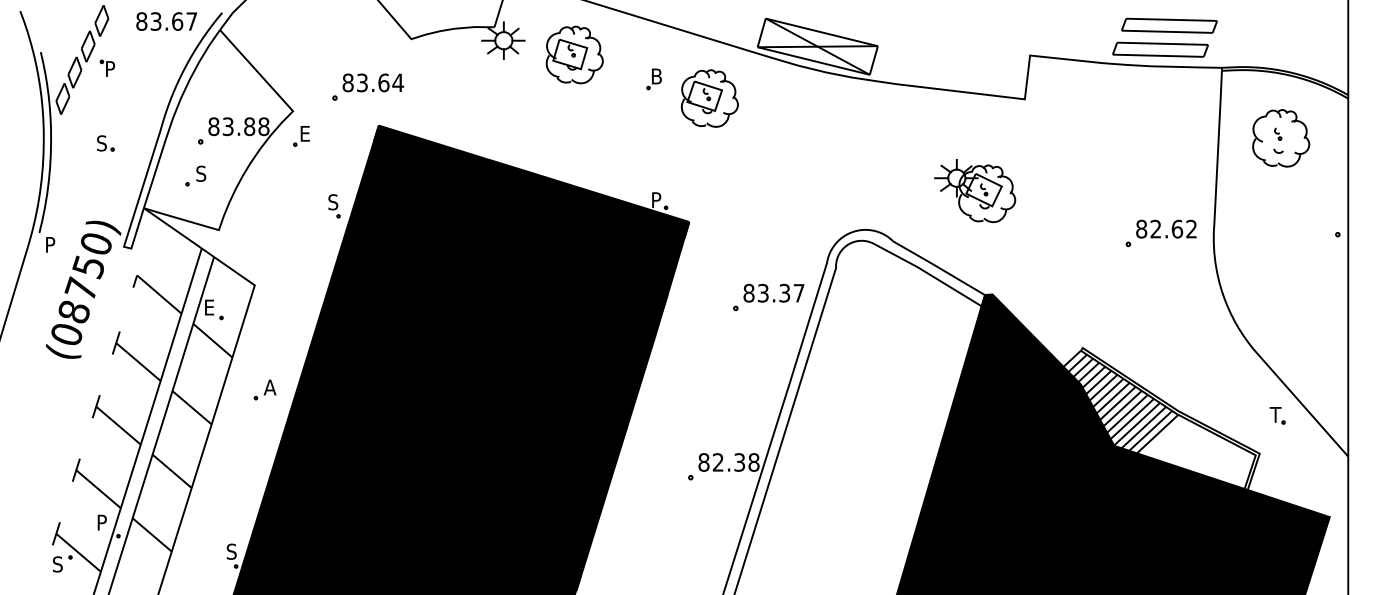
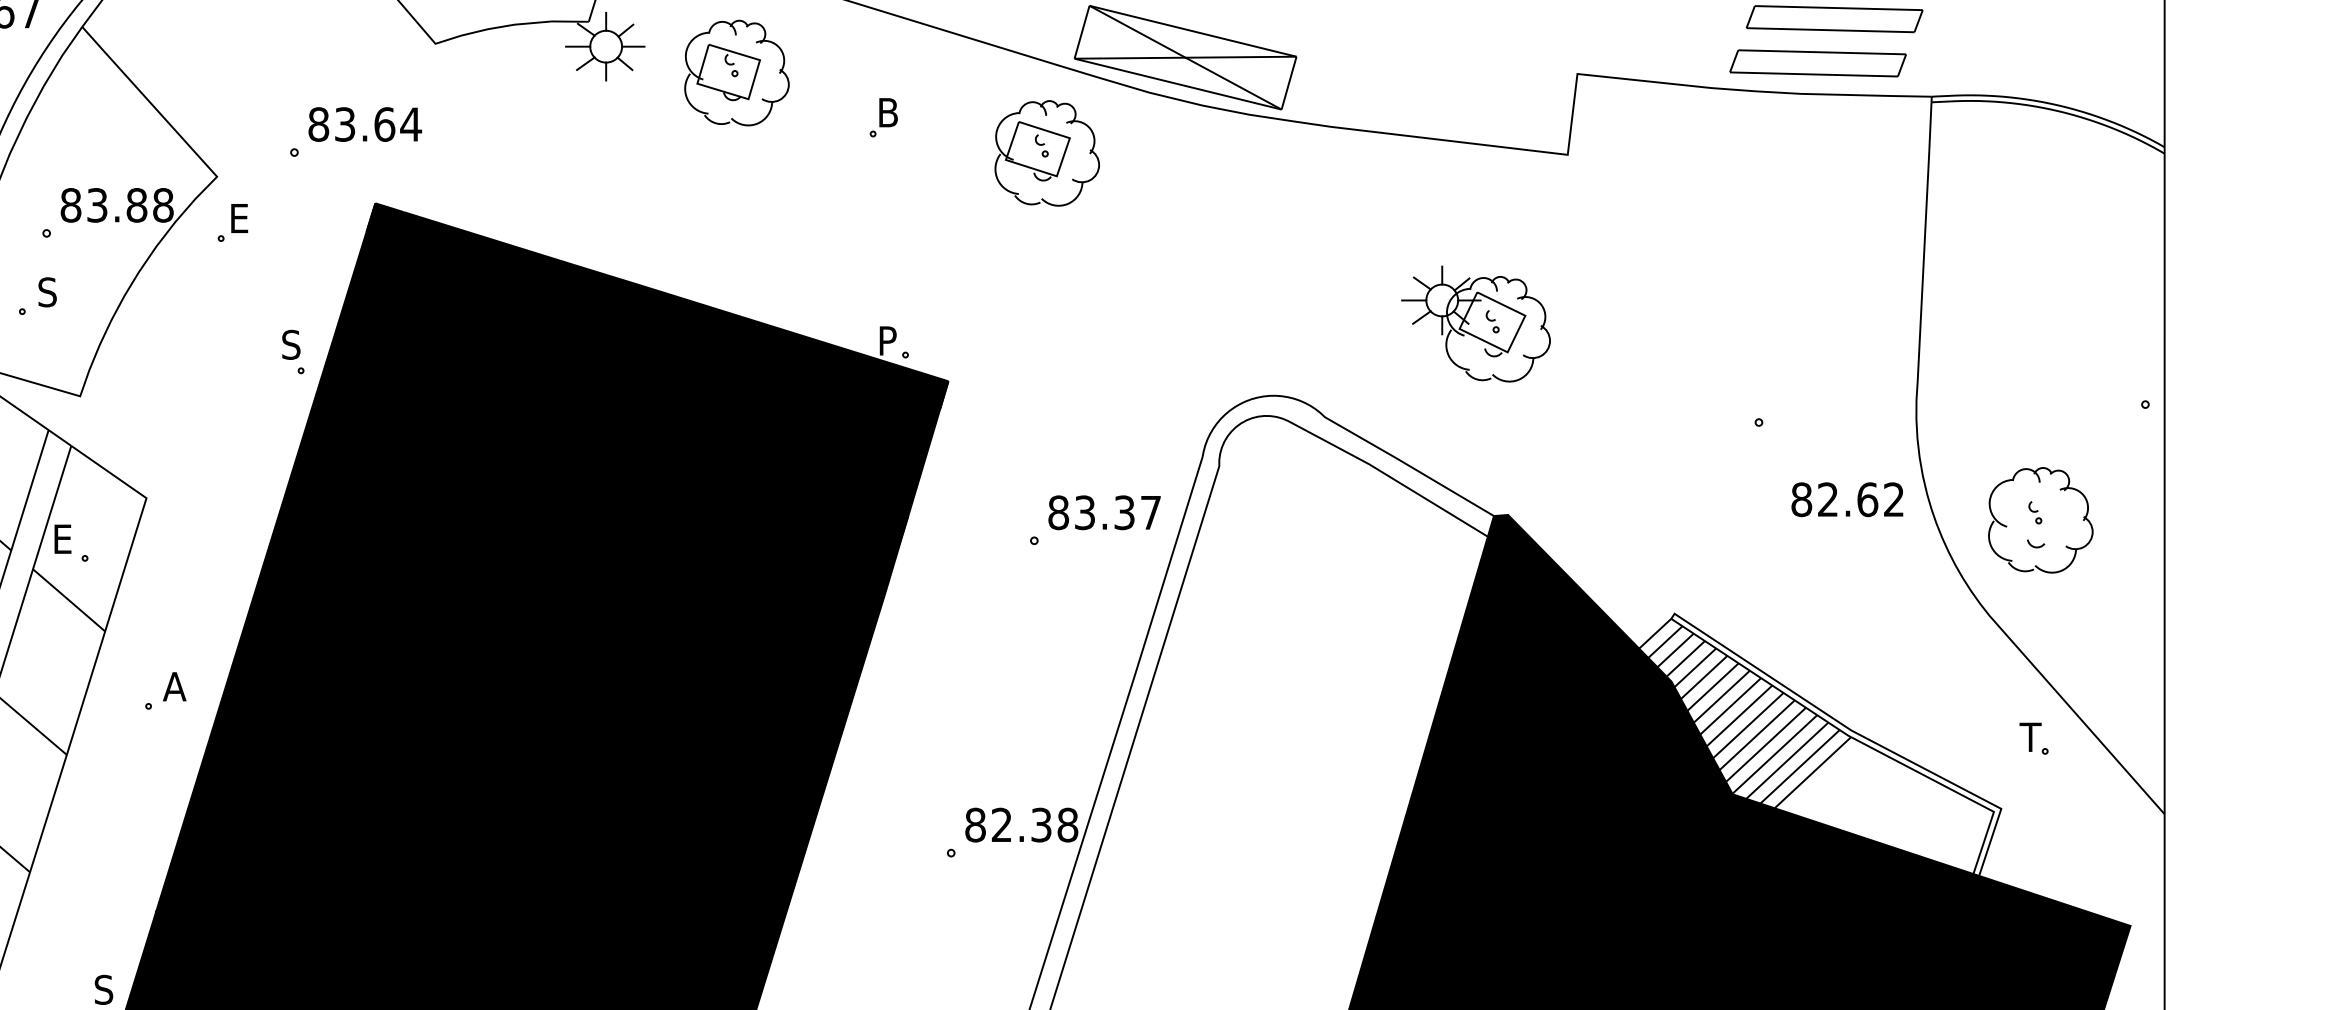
part: (709, 98) -> (1046, 153), moved
part: (1281, 138) -> (2041, 520), moved
text: (1166, 228) -> (1847, 498), moved

